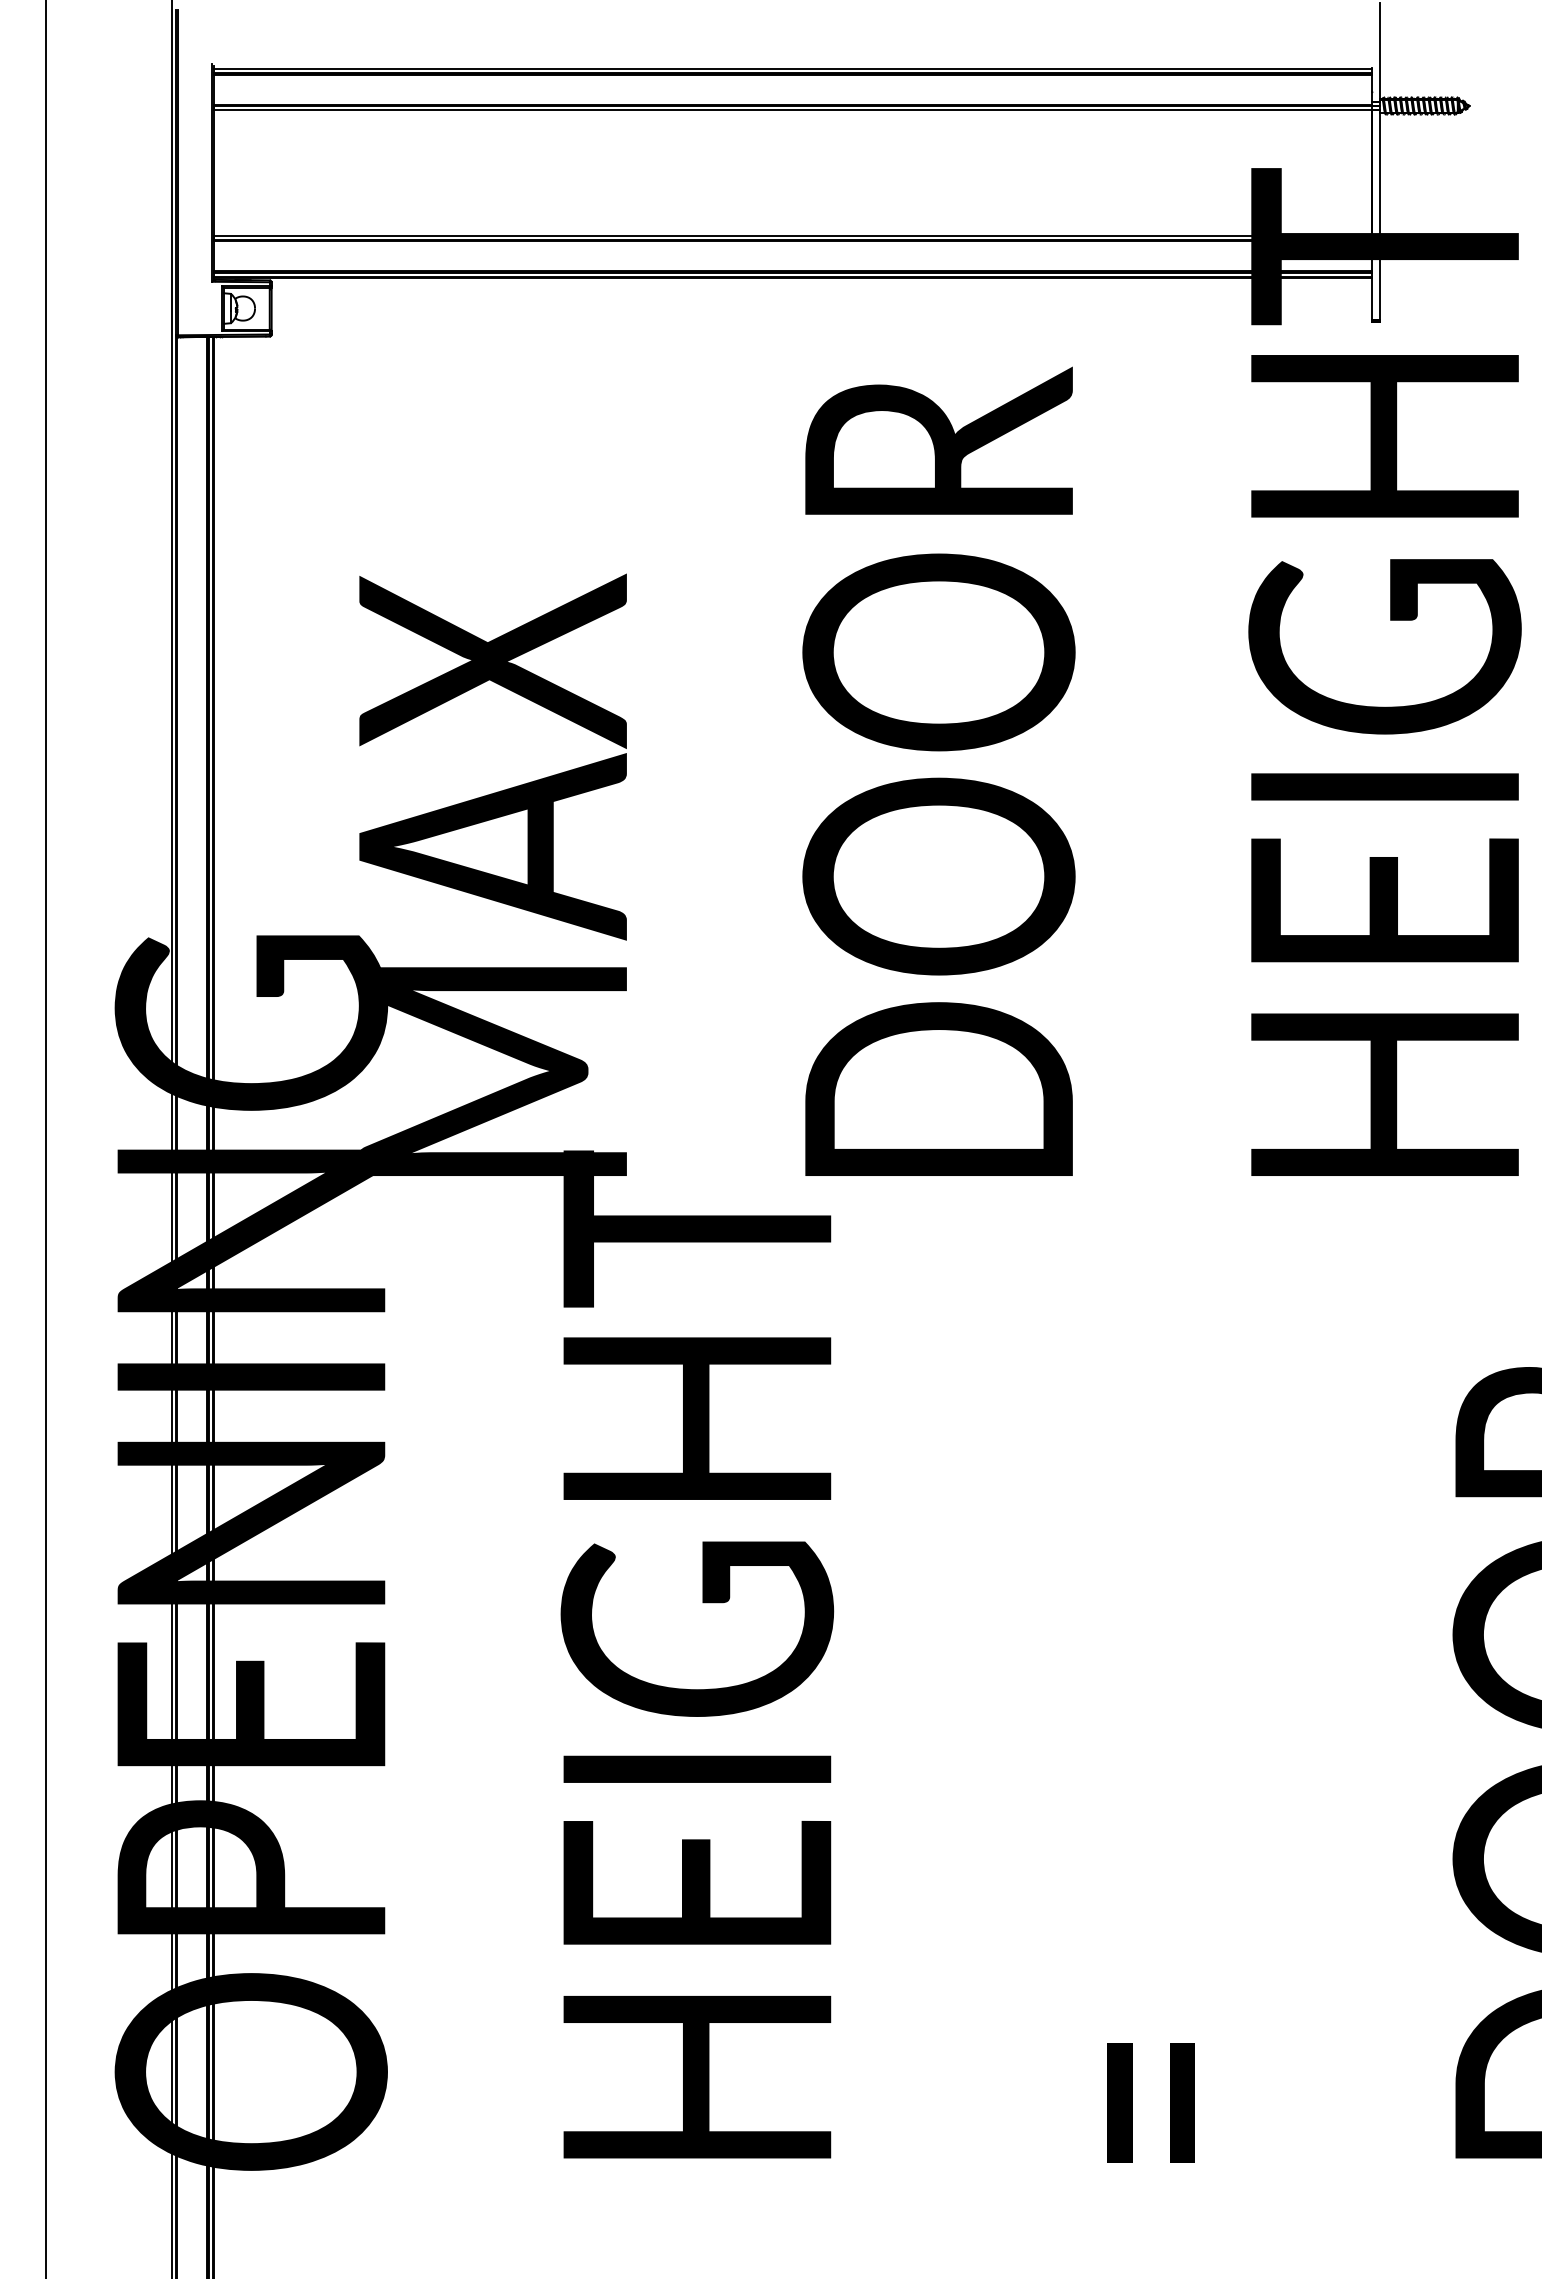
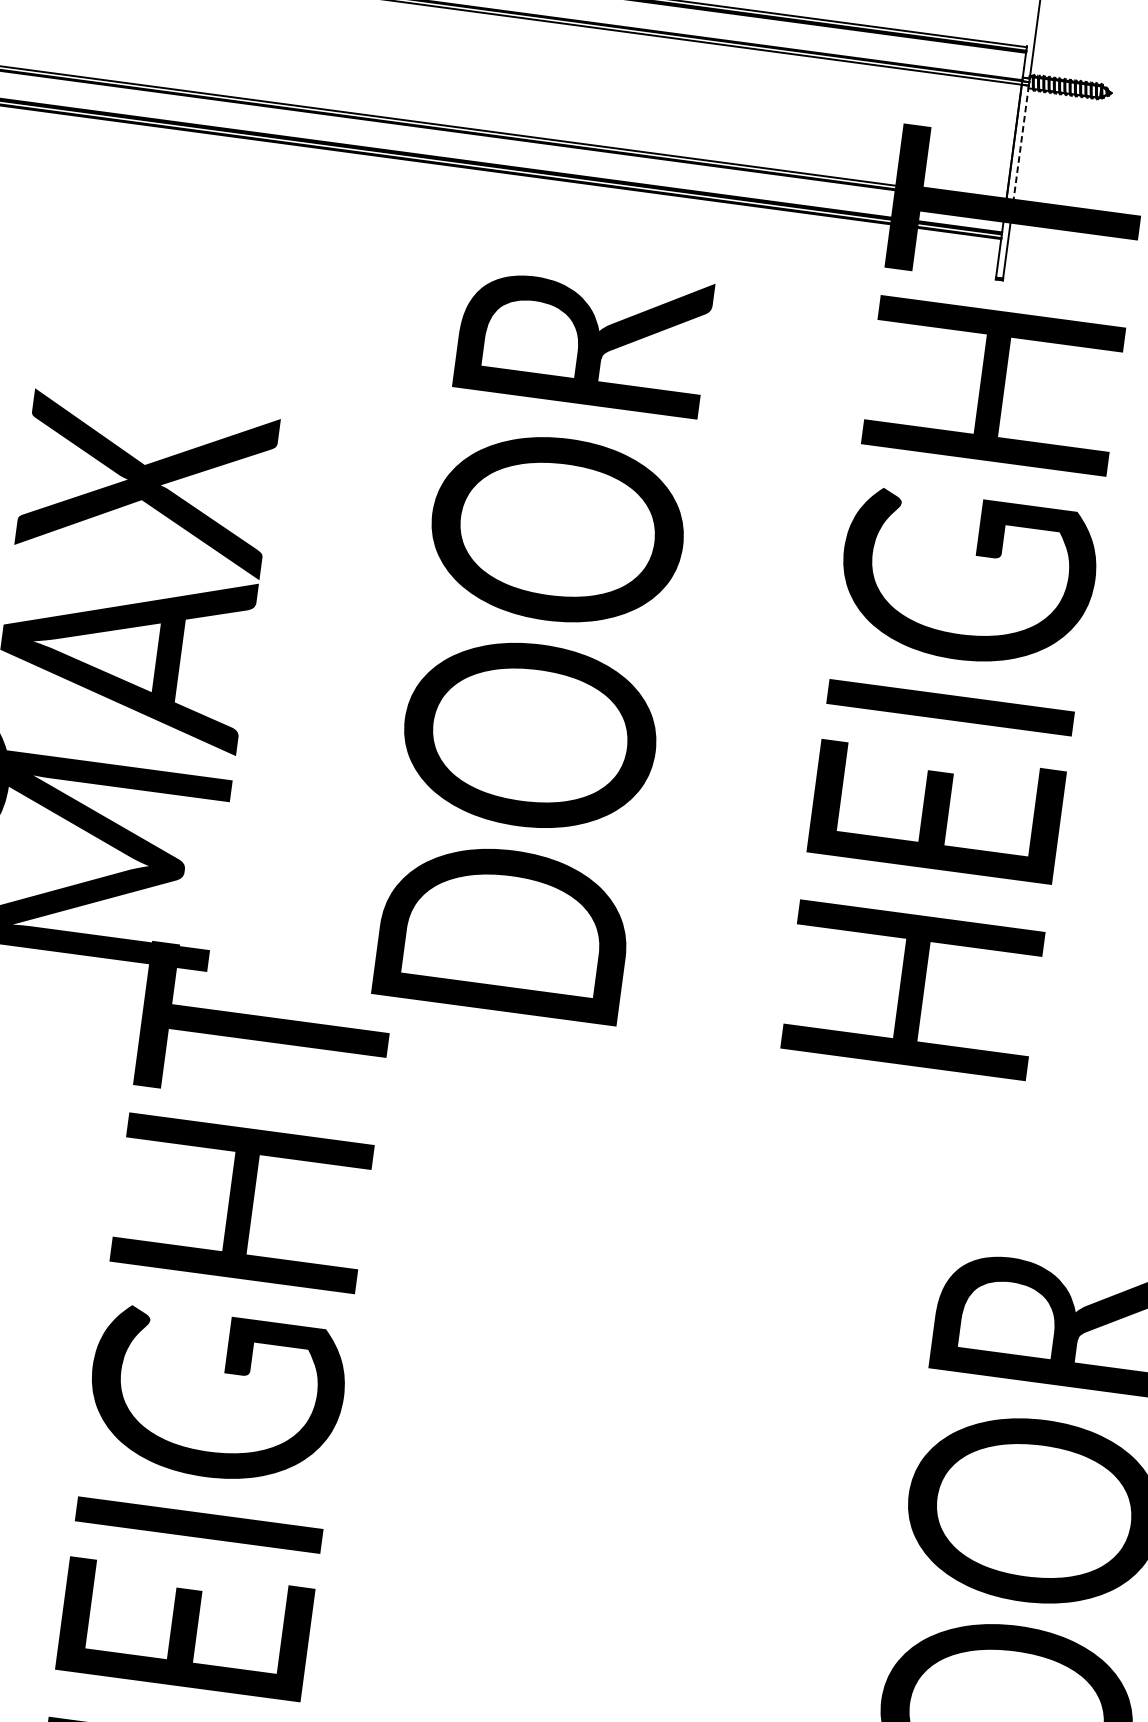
line: (1379, 173) -> (1020, 144), solid -> dashed

